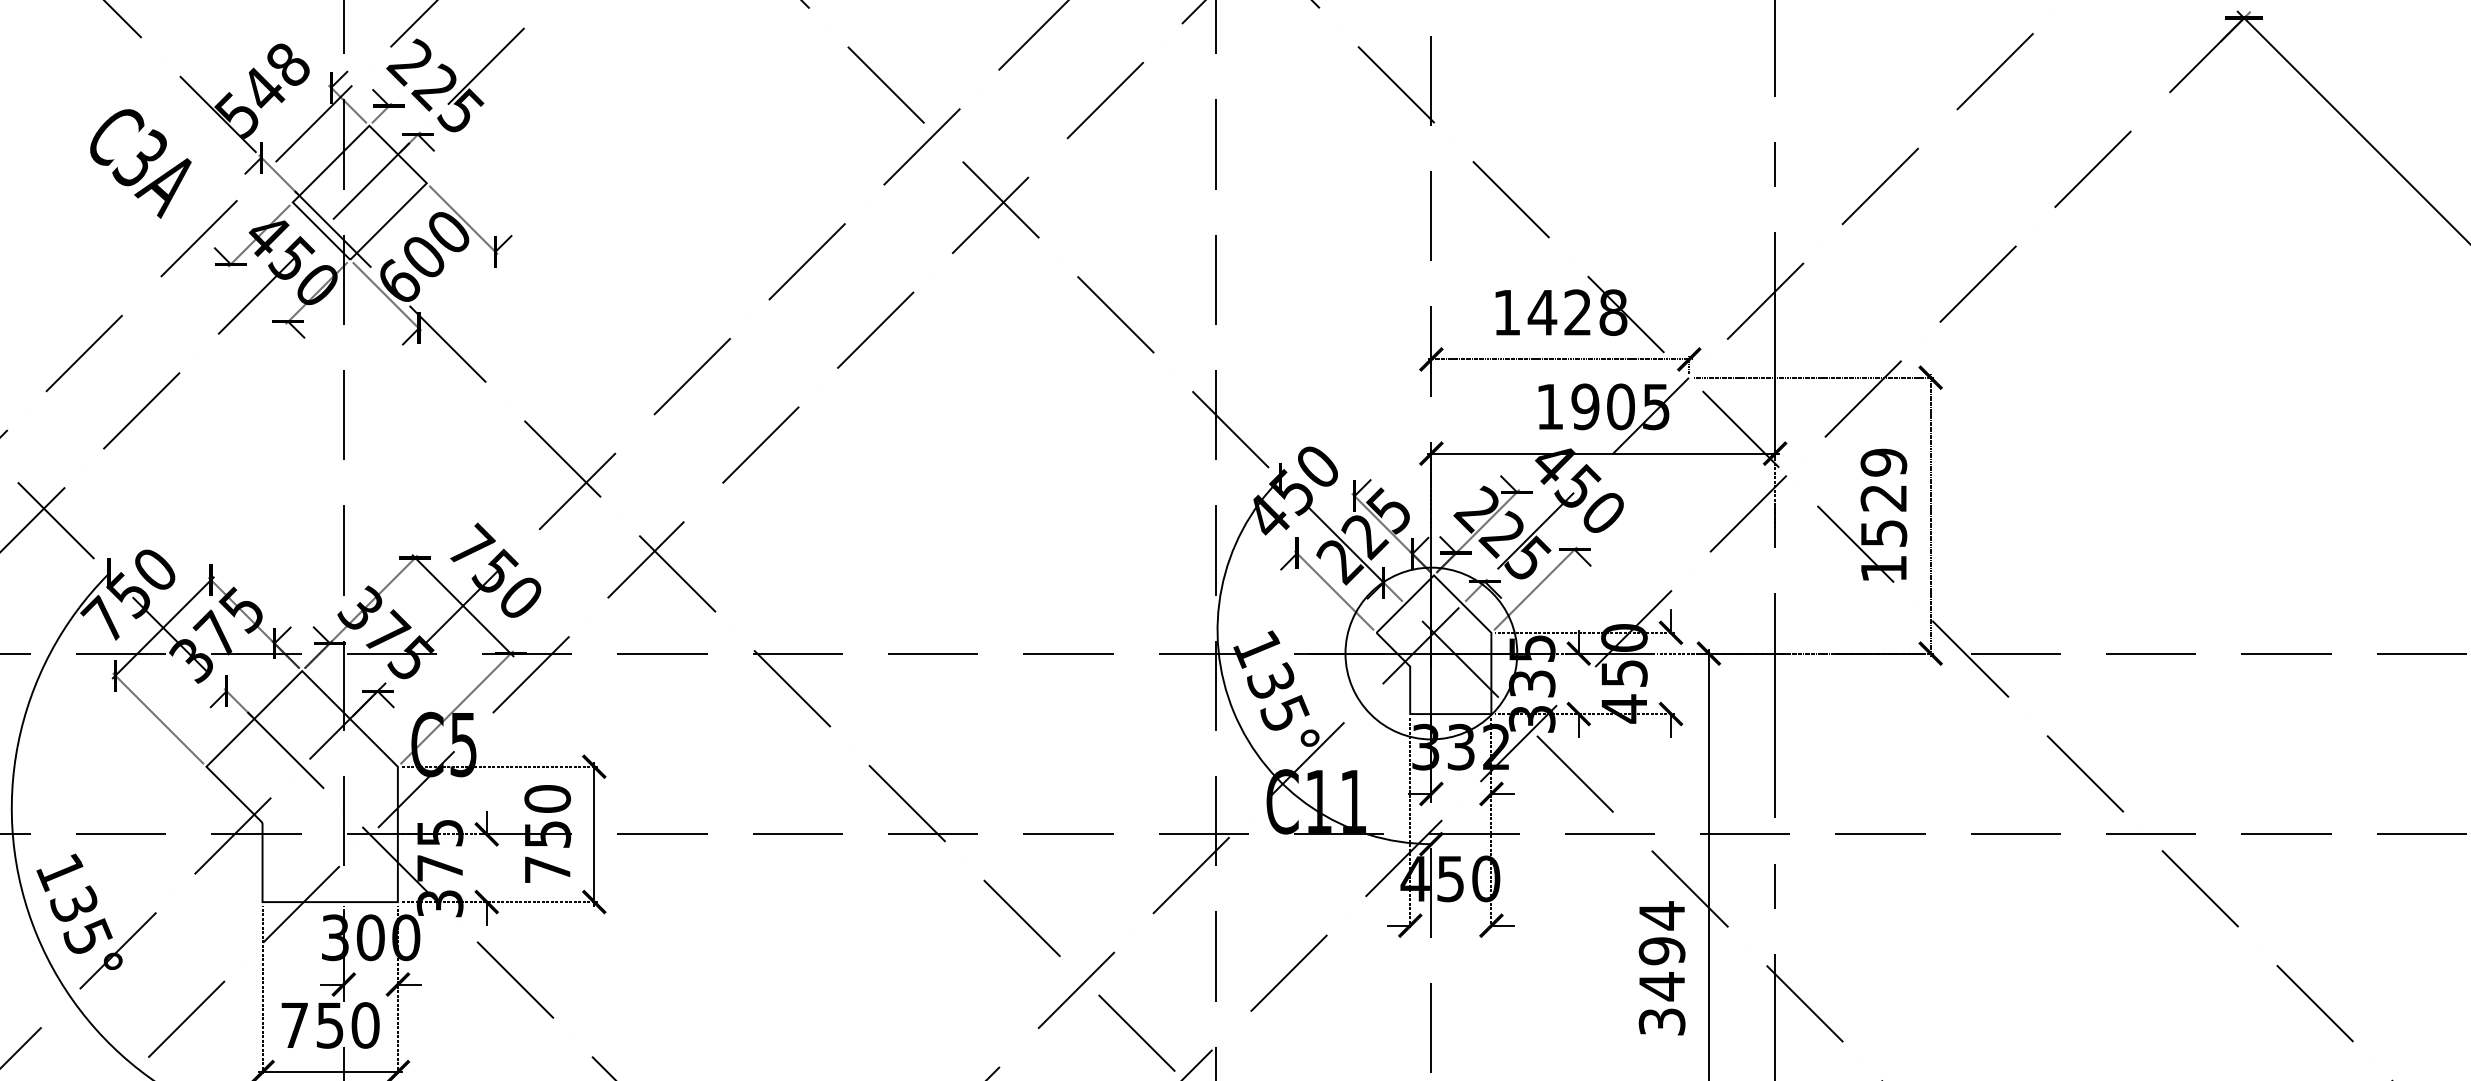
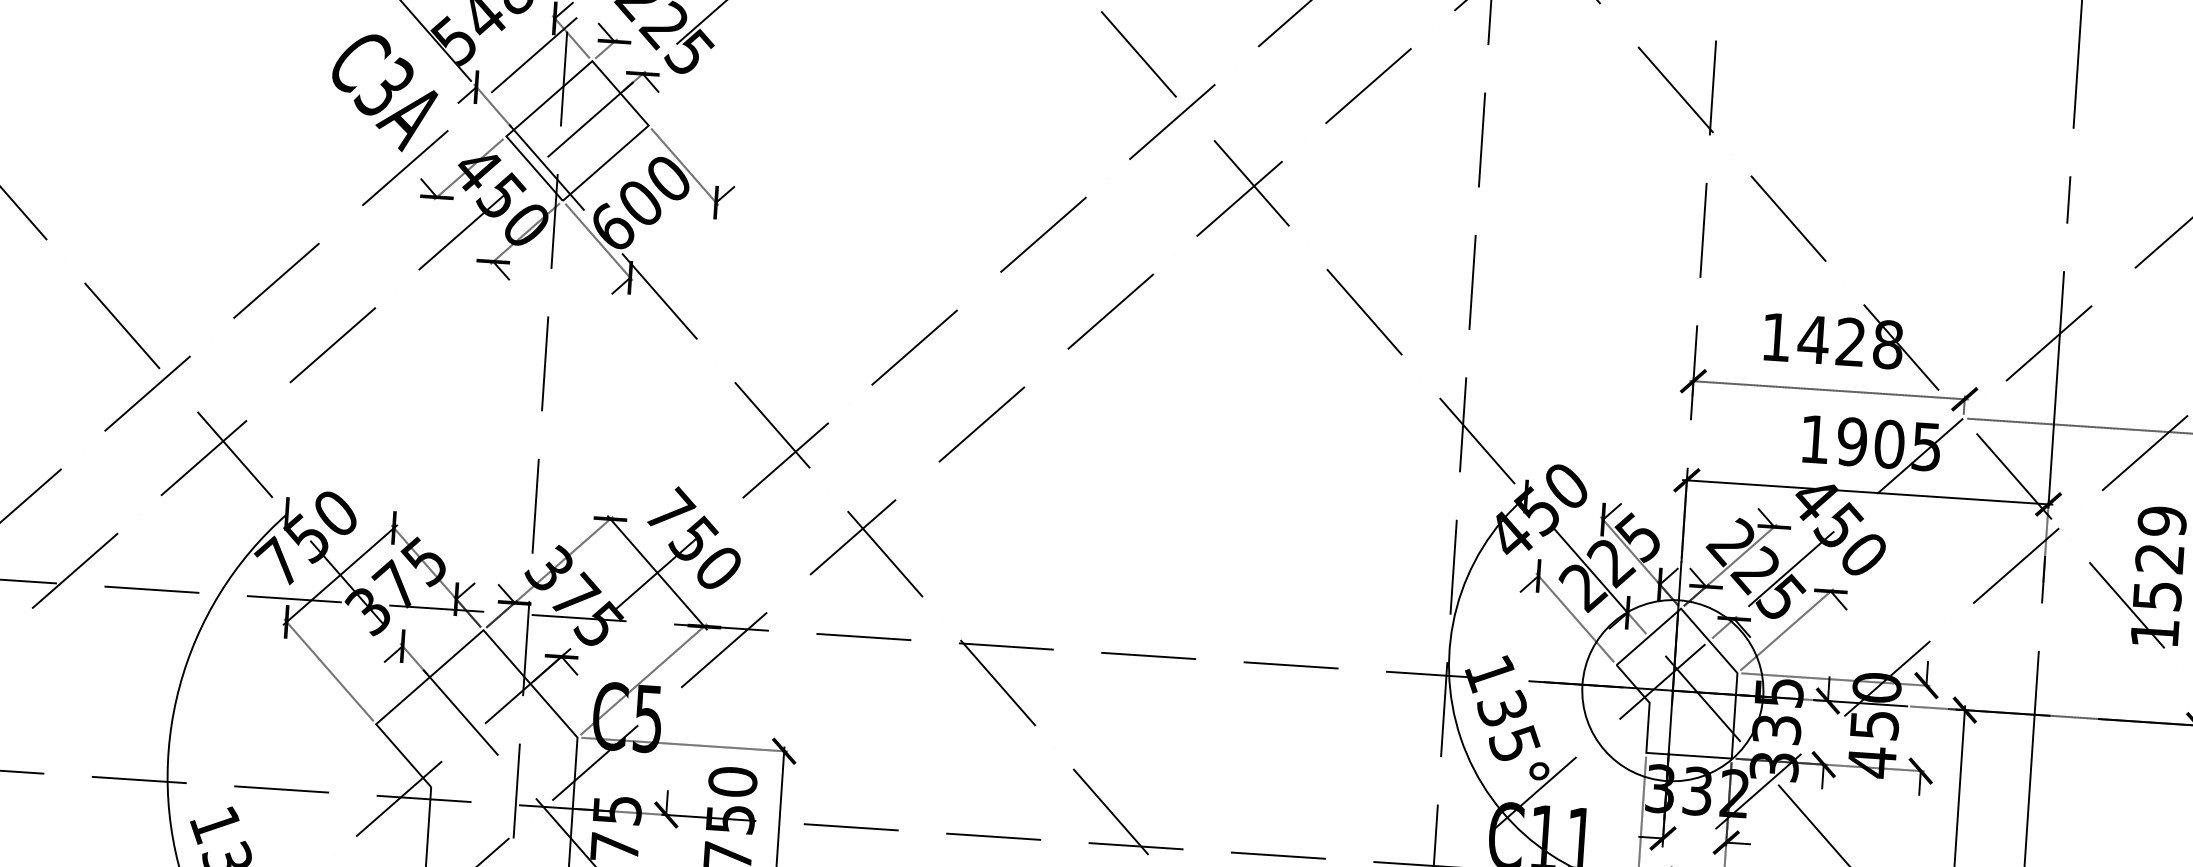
text: (140, 163) -> (384, 92), moved

